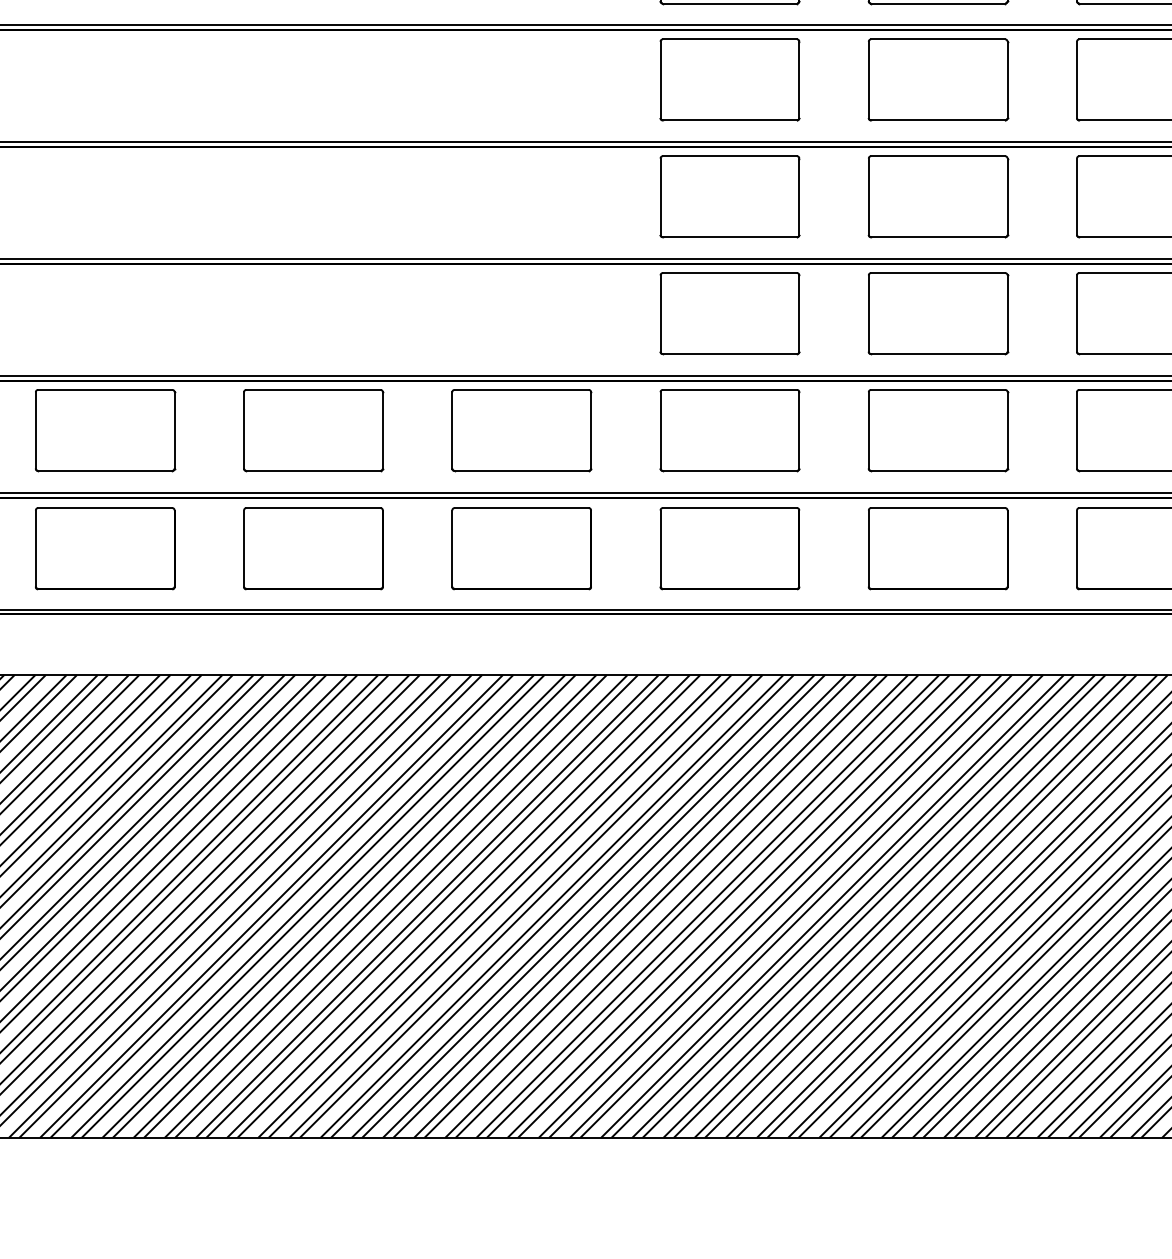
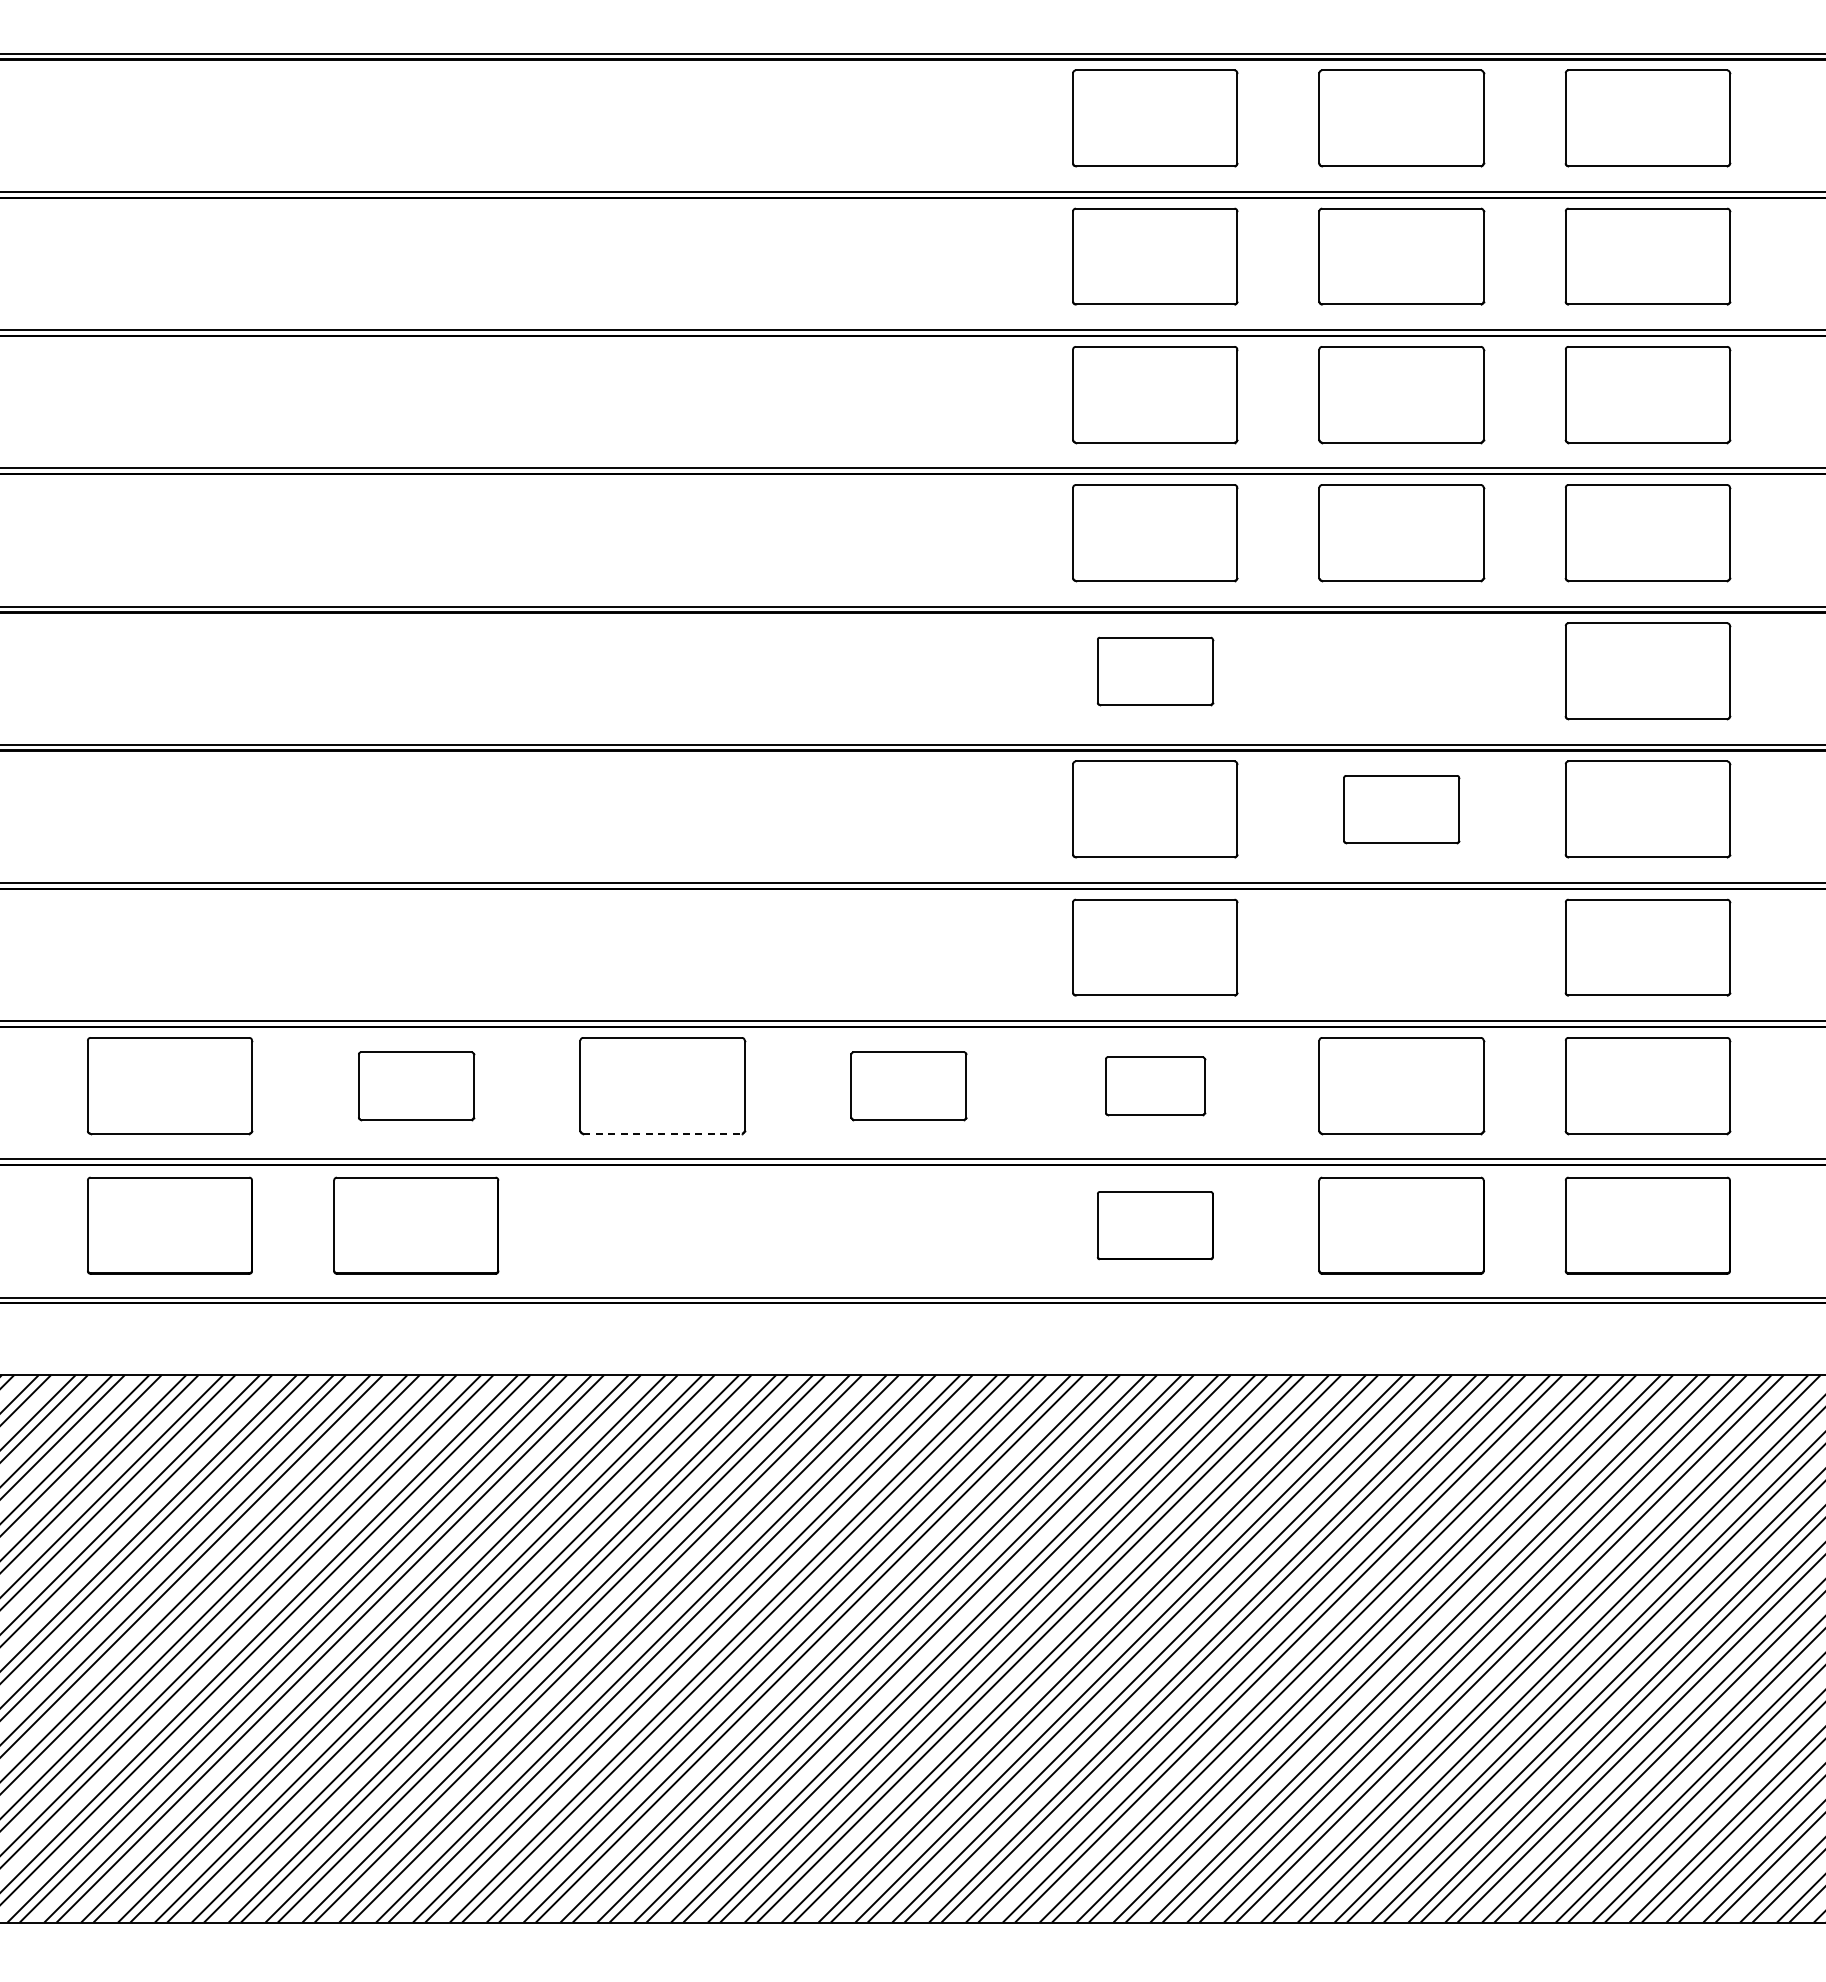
part: (730, 80) -> (1155, 671), size x0.7
part: (938, 80) -> (1401, 671), removed
part: (938, 196) -> (1401, 809), size x0.7
part: (938, 313) -> (1401, 947), removed
part: (105, 431) -> (416, 1086), size x0.7
part: (521, 431) -> (908, 1086), size x0.7
part: (730, 431) -> (1155, 1086), size x0.6
line: (314, 470) -> (663, 1133), solid -> dashed
part: (313, 548) -> (662, 1225), removed
part: (521, 548) -> (908, 1225), removed
part: (730, 548) -> (1155, 1225), size x0.7

